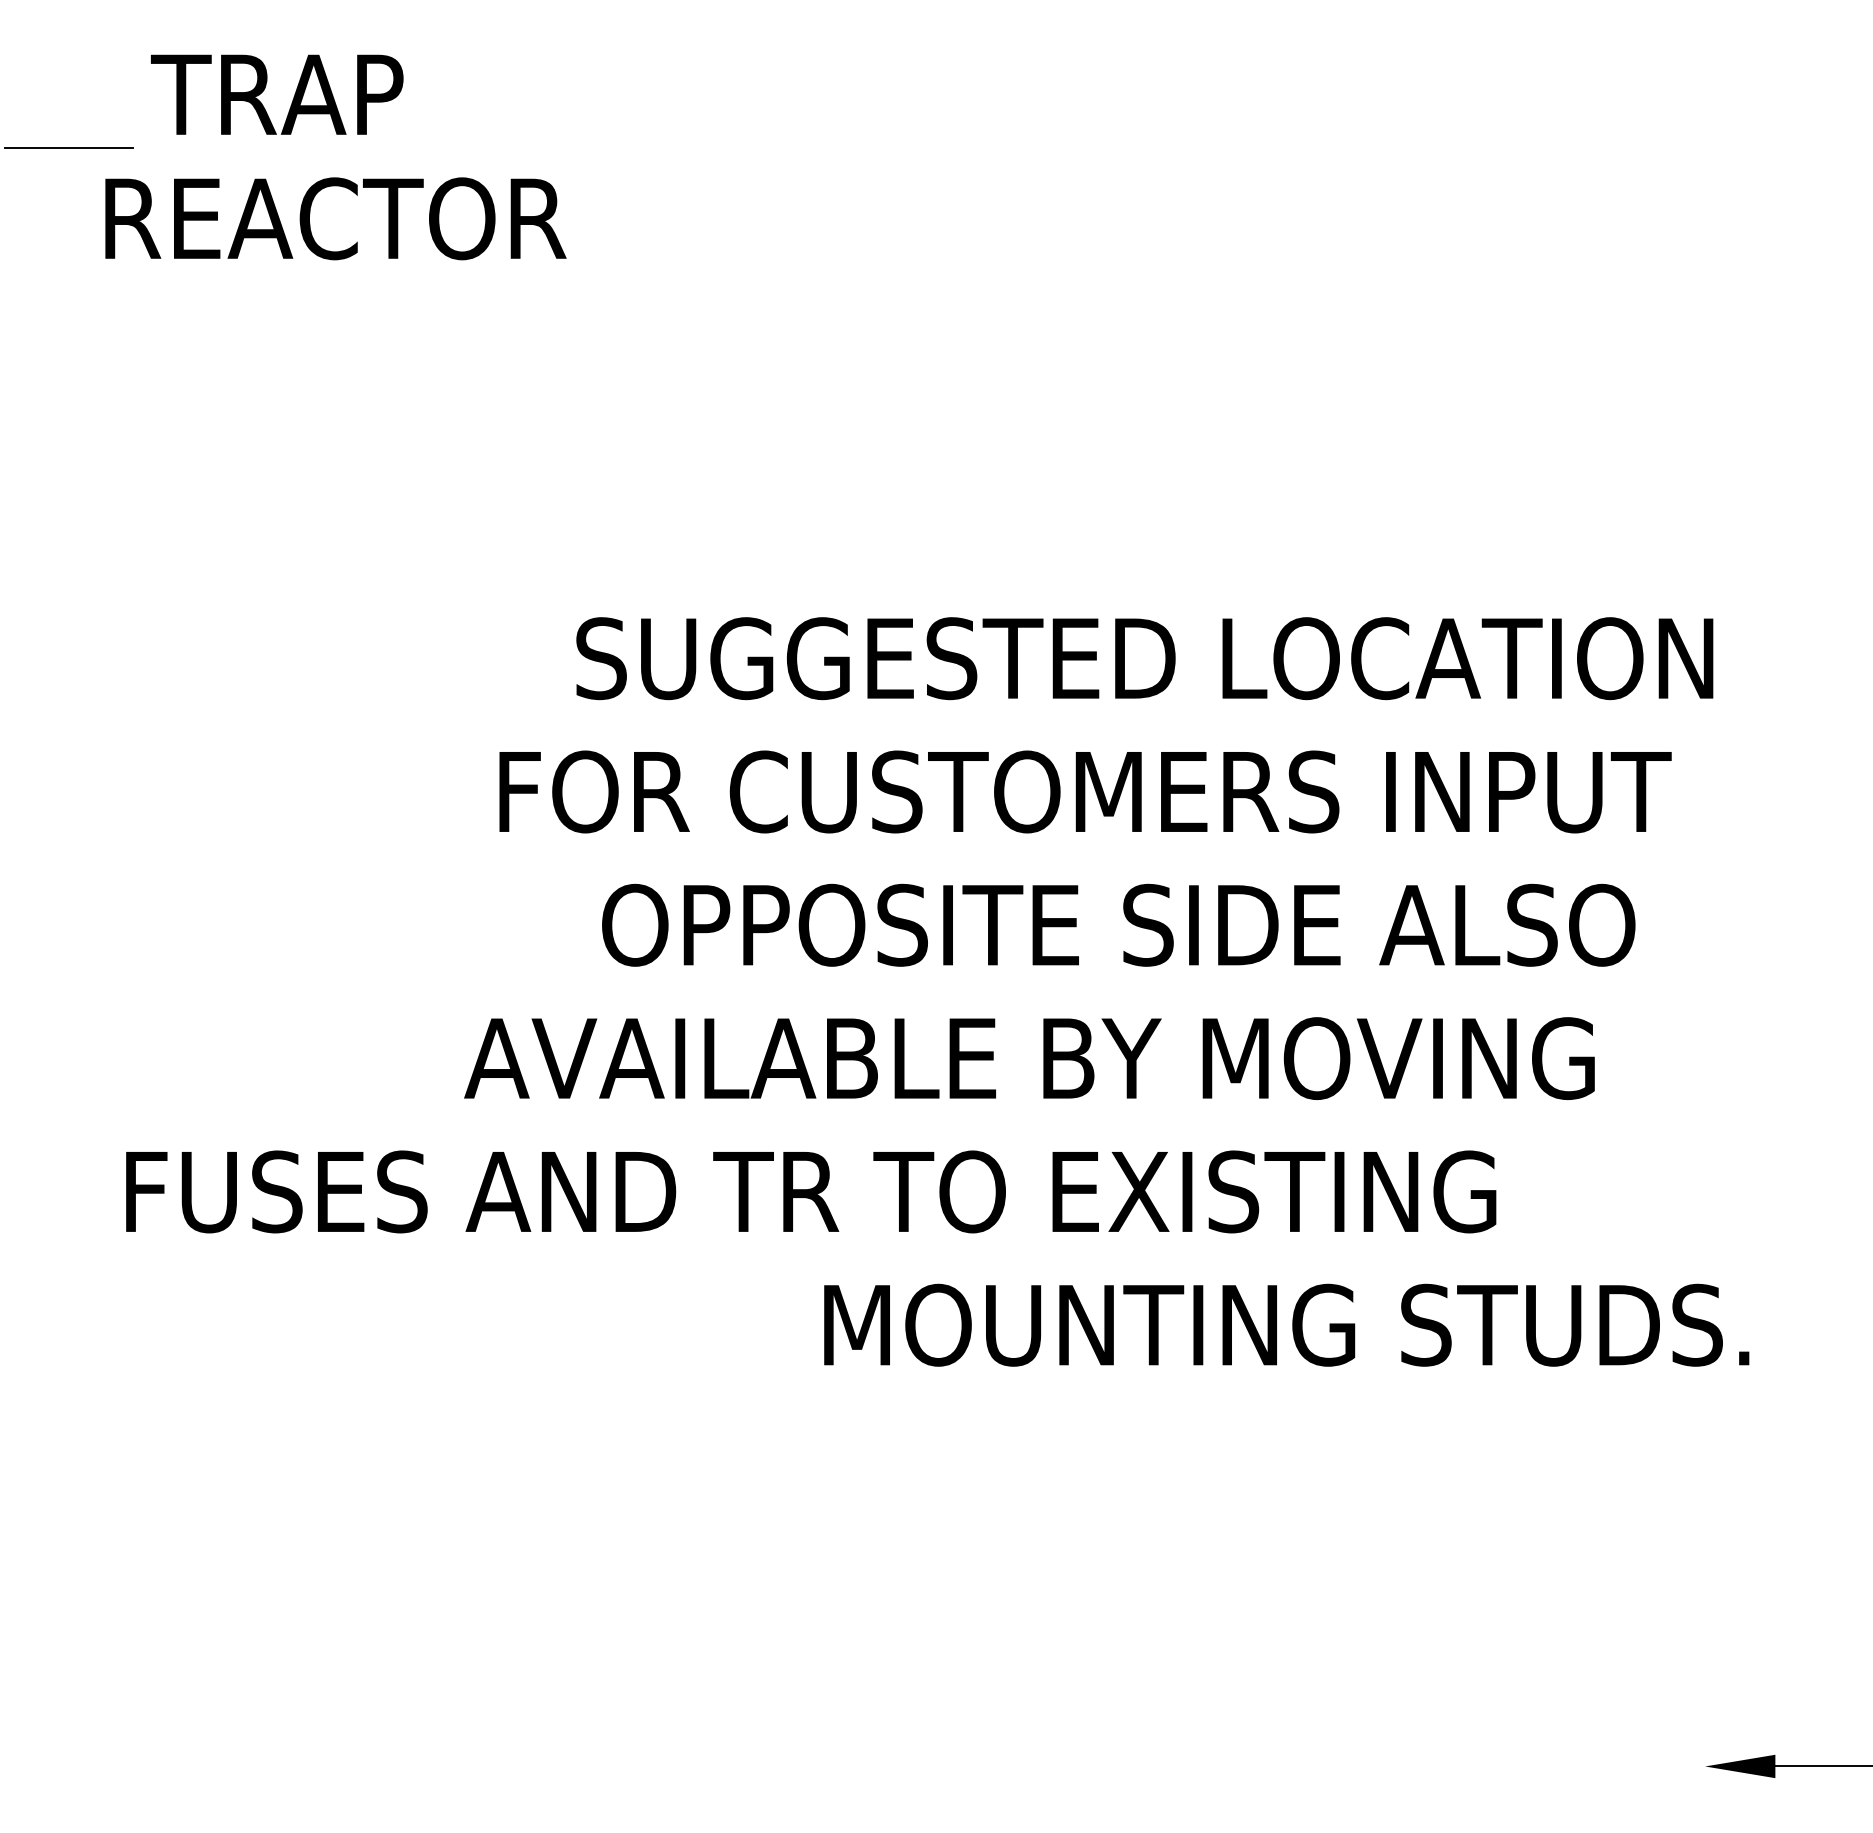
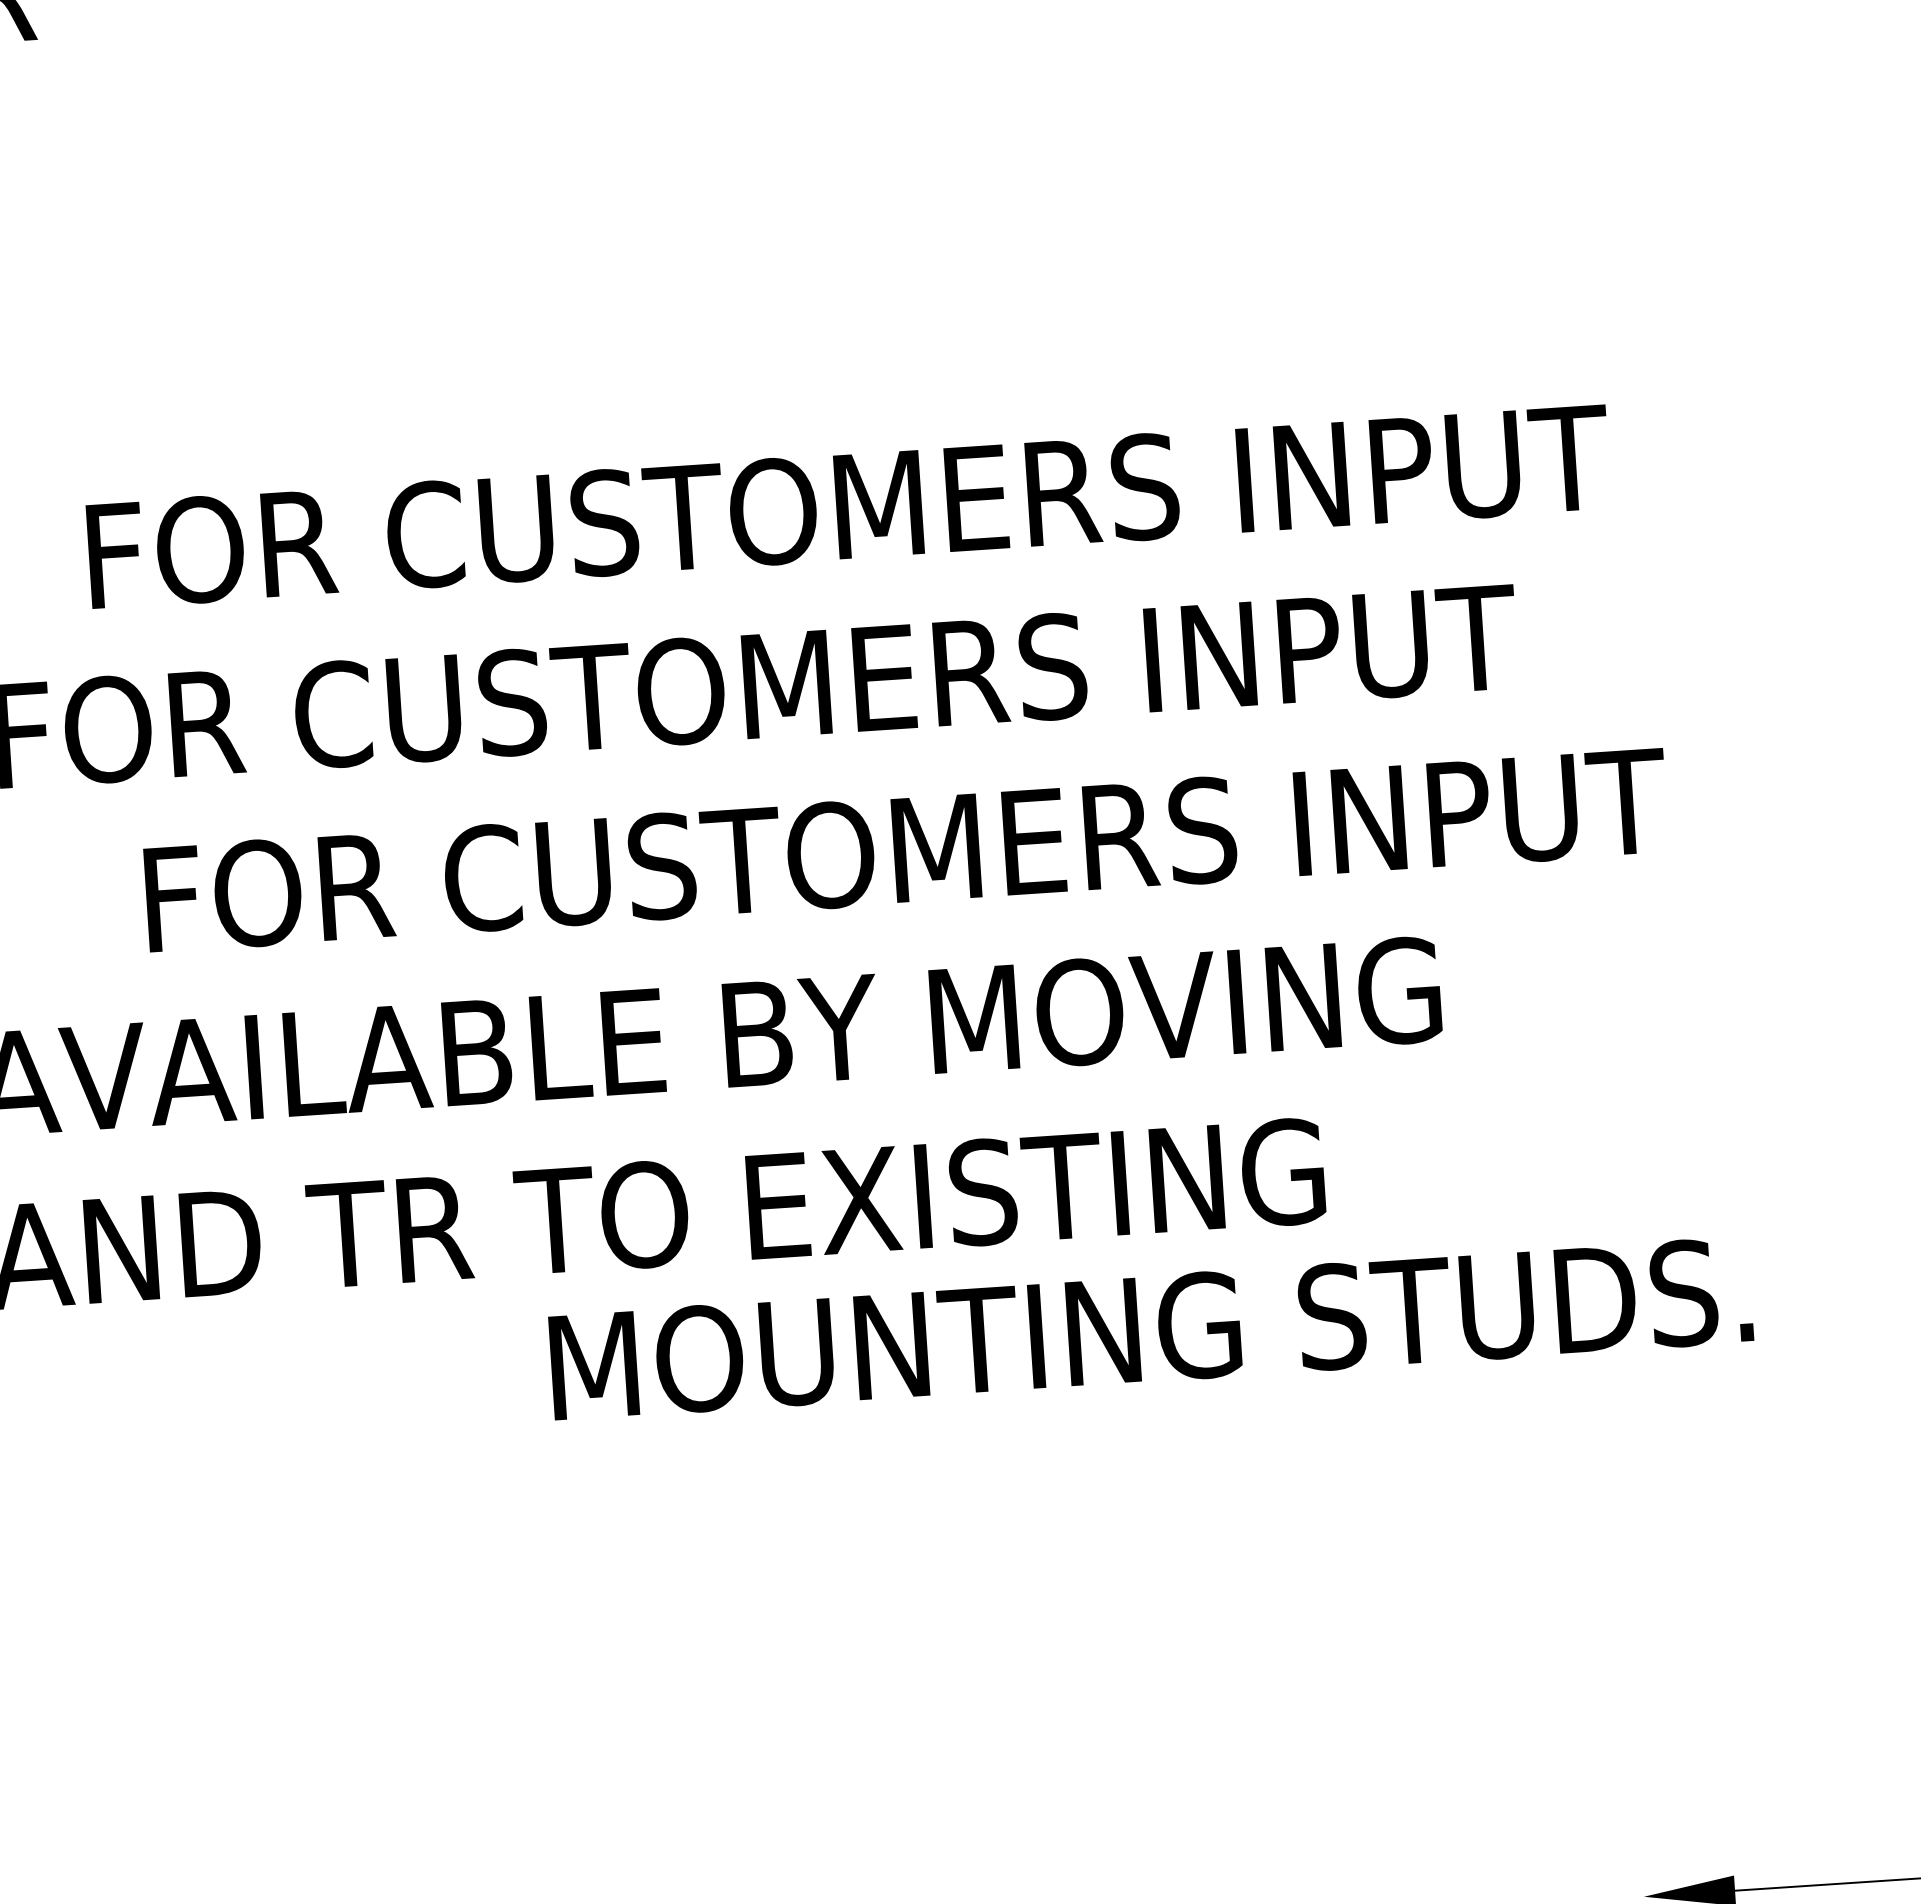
text: (1163, 658) -> (846, 506), SUGGESTED LOCATION -> FOR CUSTOMERS INPUT
text: (1190, 924) -> (904, 849), OPPOSITE SIDE ALSO -> FOR CUSTOMERS INPUT
text: (1286, 1324) -> (1150, 1327), moved

